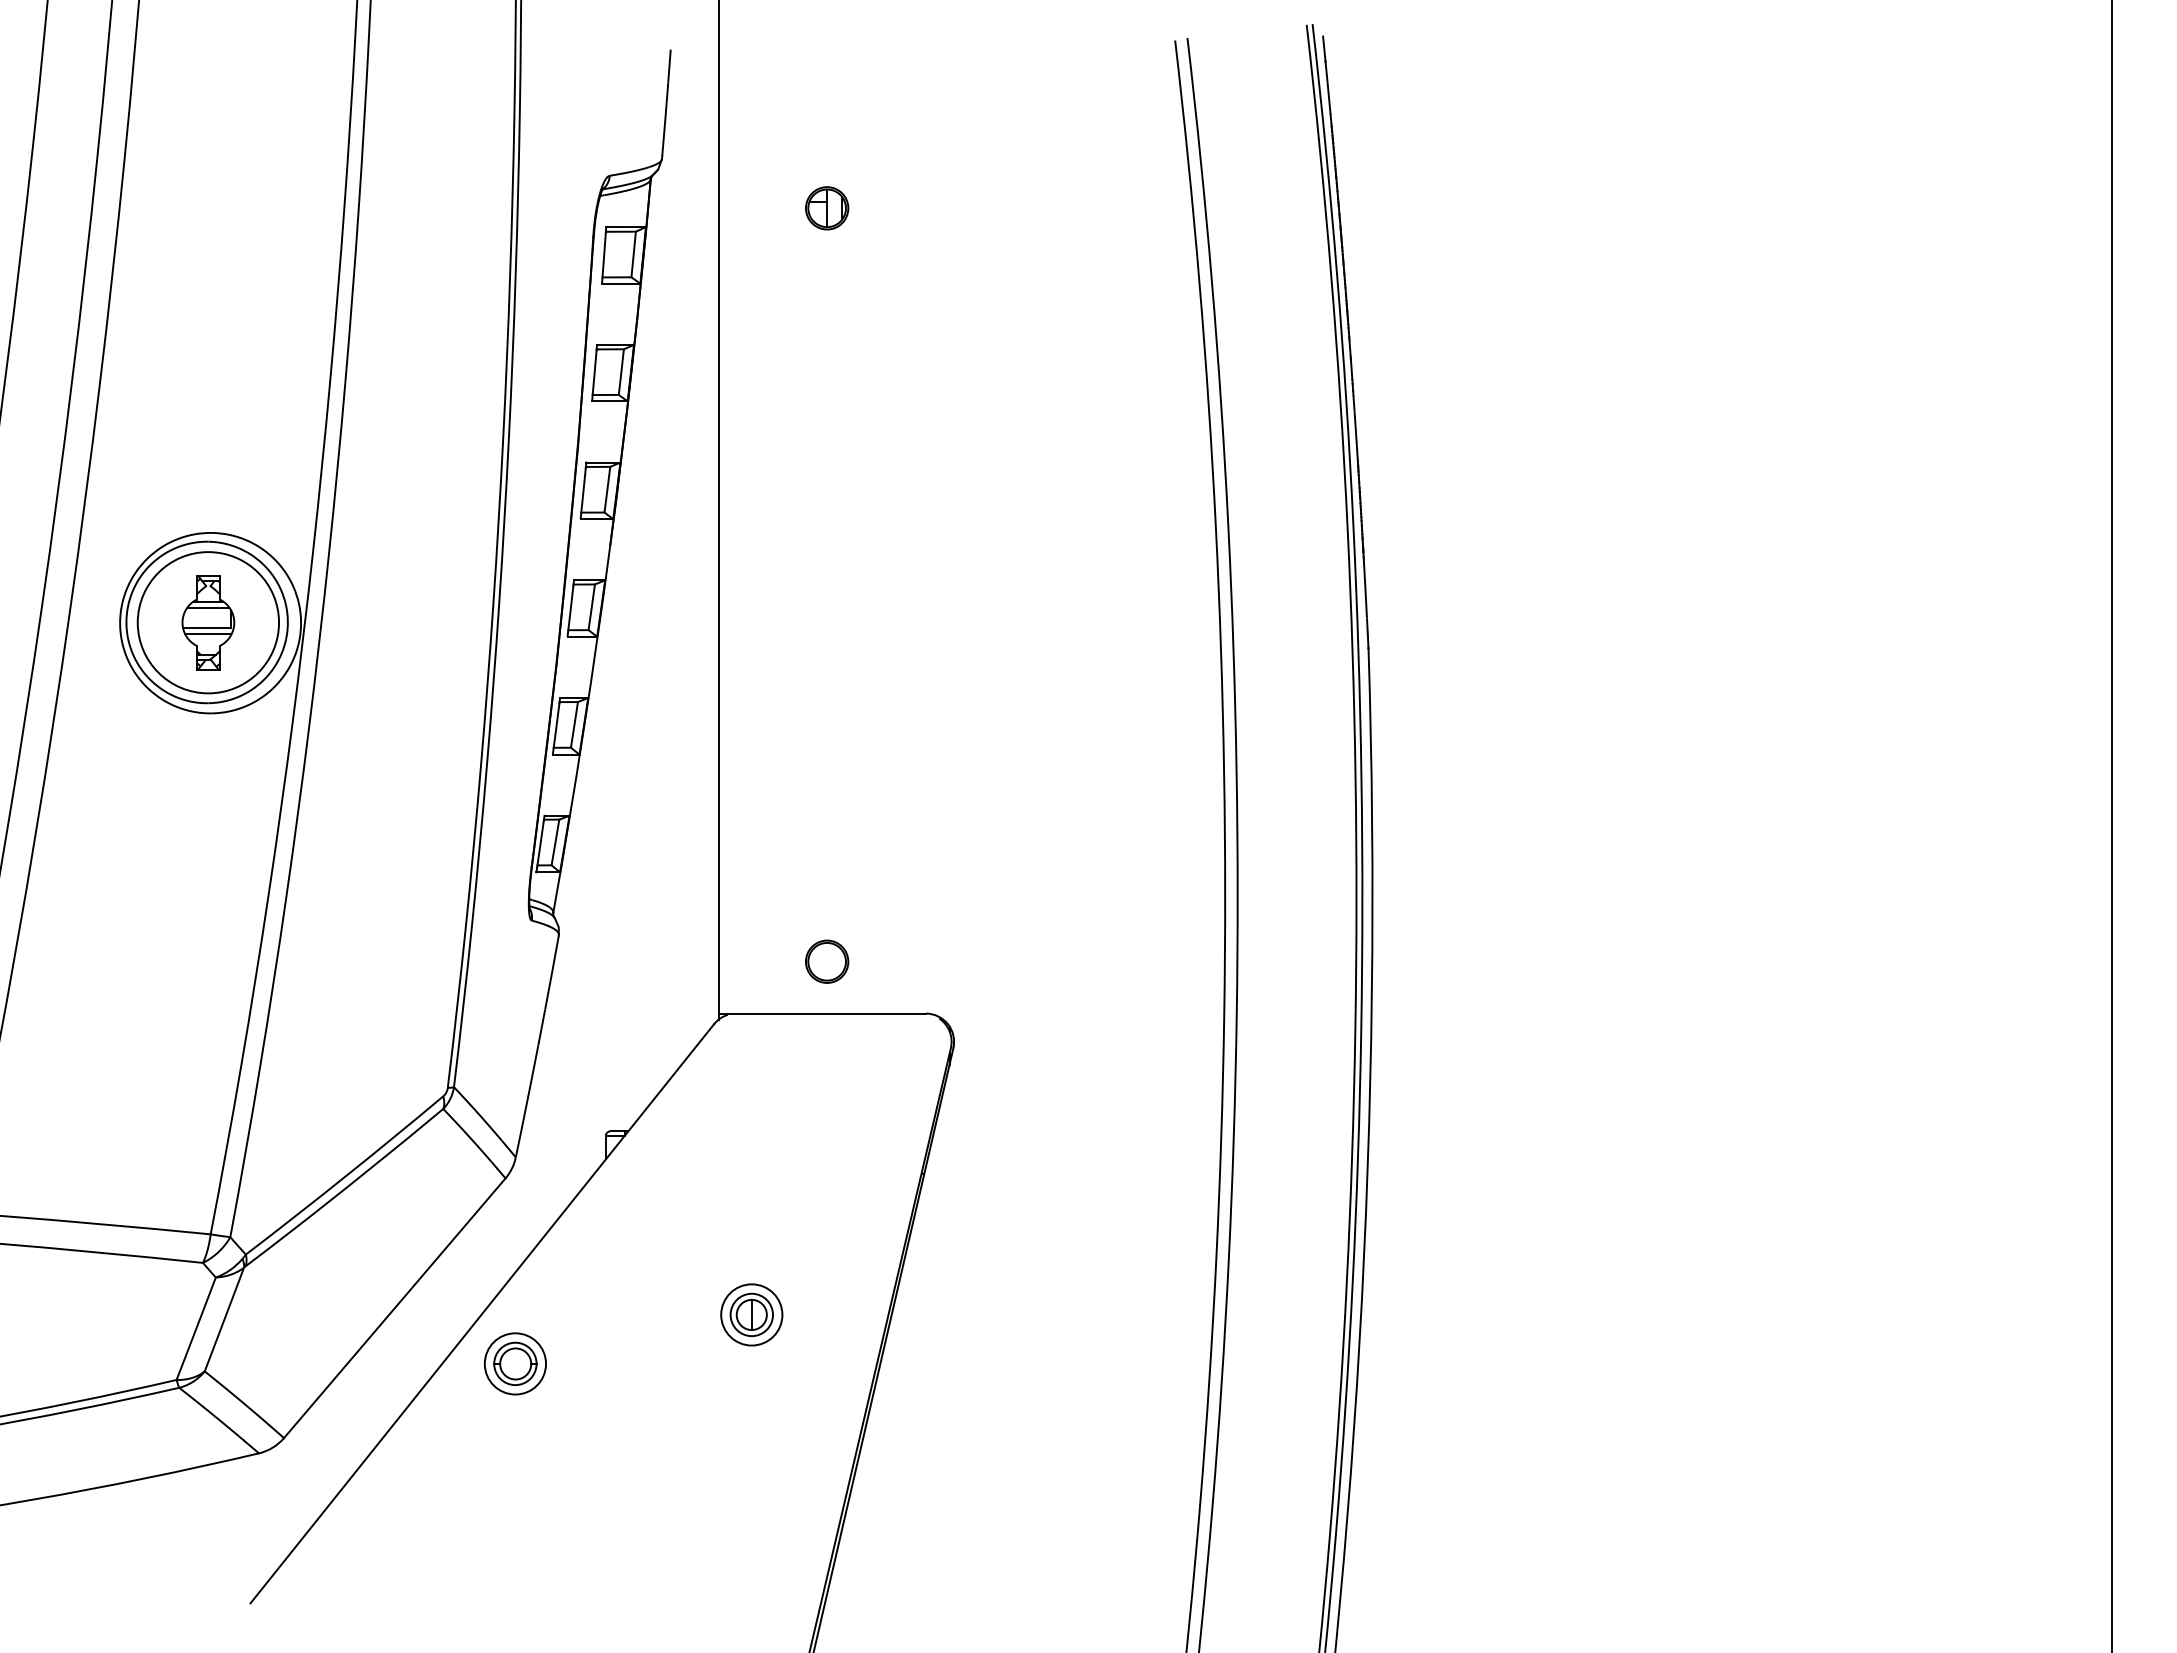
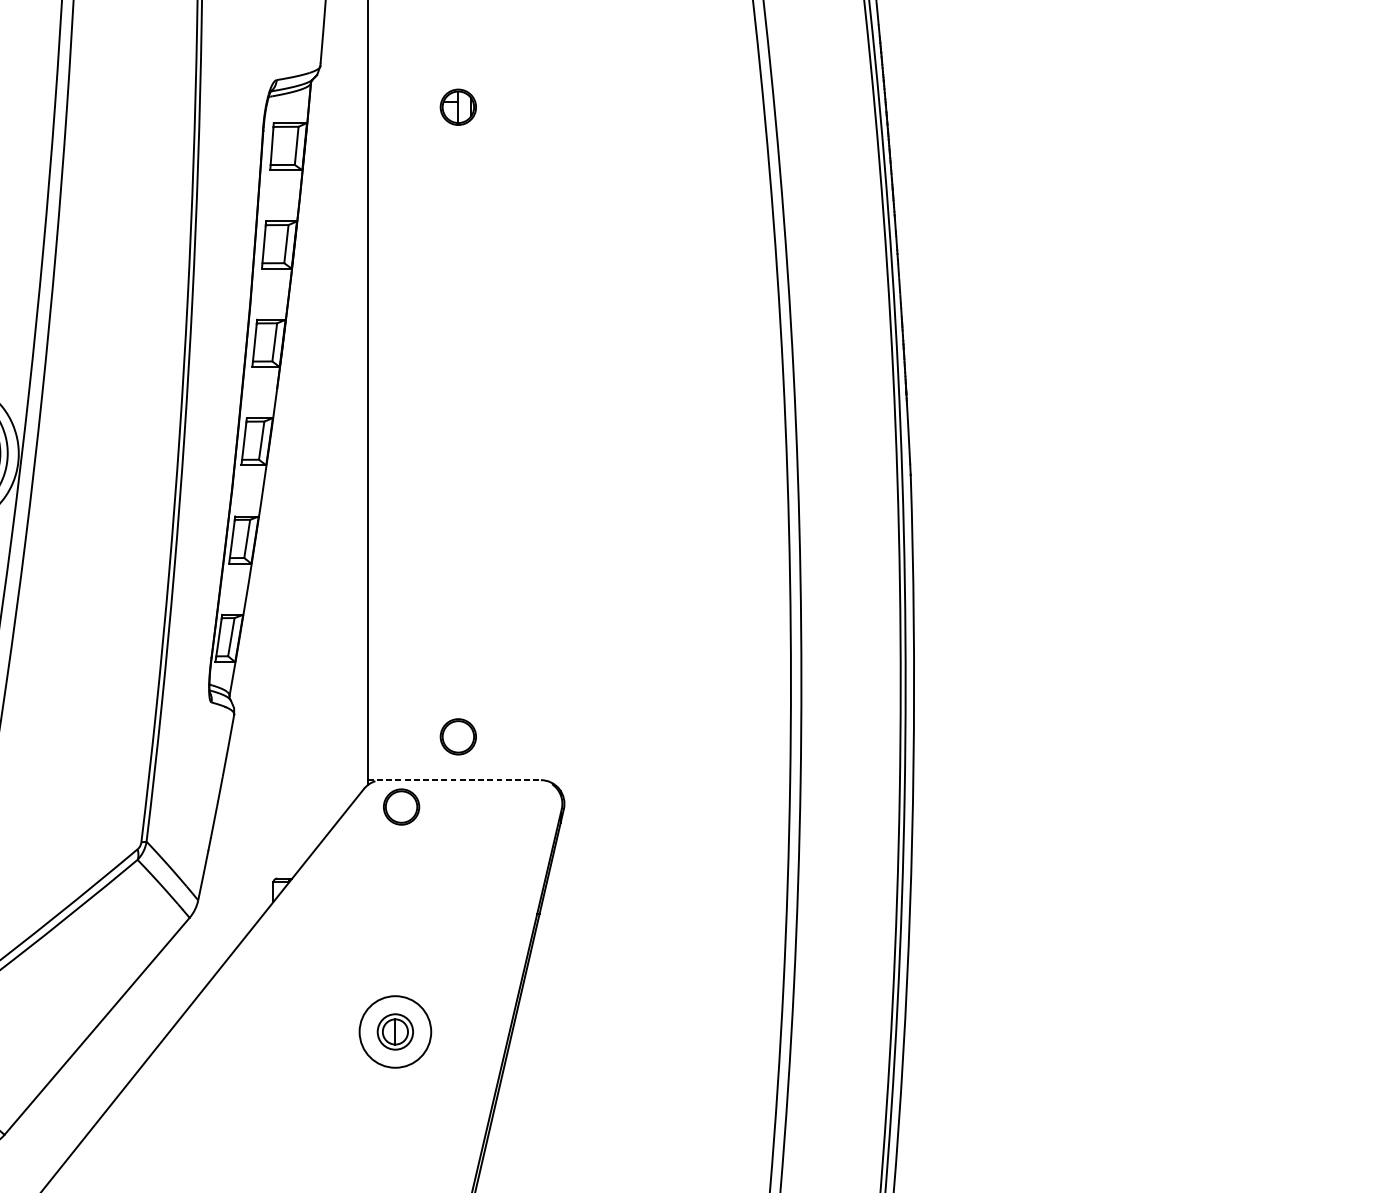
line: (822, 1013) -> (454, 780), solid -> dashed
part: (759, 1045) -> (401, 806), added
circle: (751, 1314) -> (395, 1031), size x1.4
part: (514, 1363) -> (197, 1072), removed

